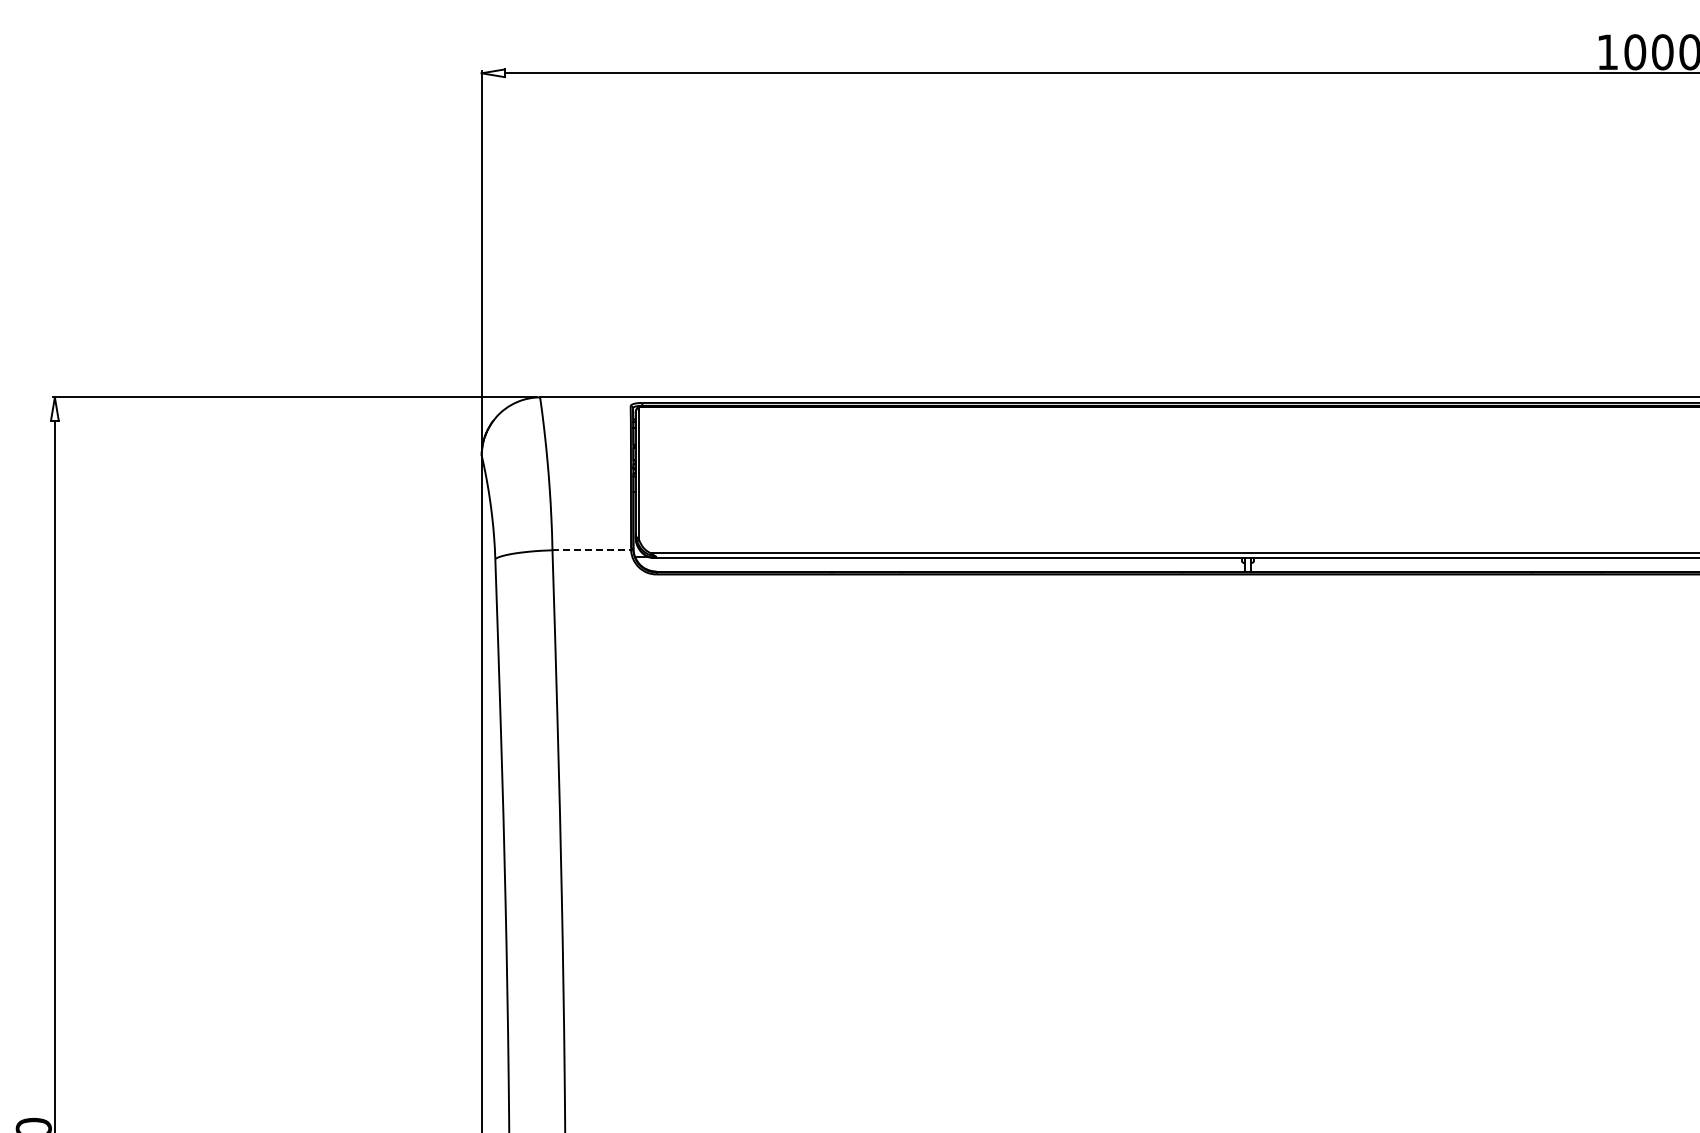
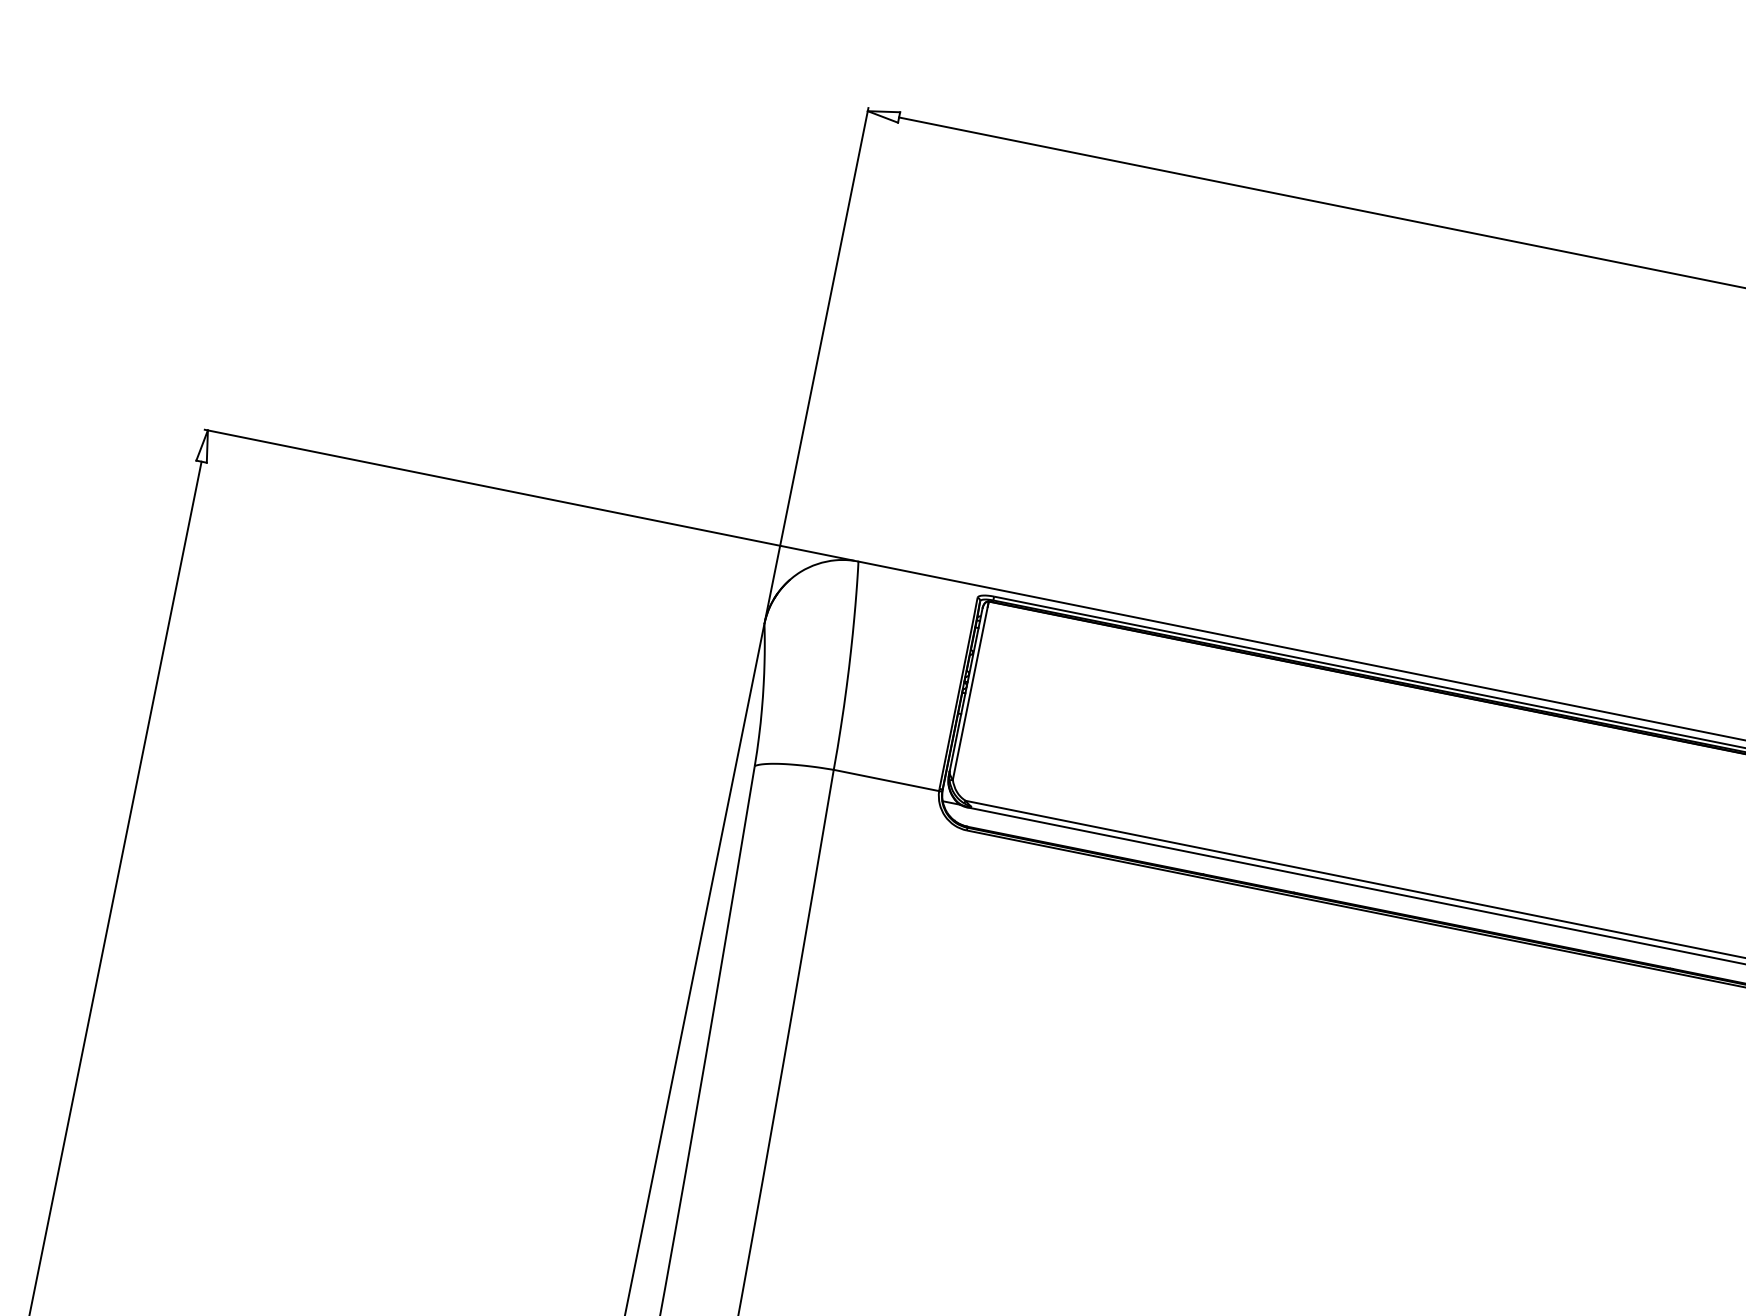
line: (592, 550) -> (887, 780), dashed -> solid

